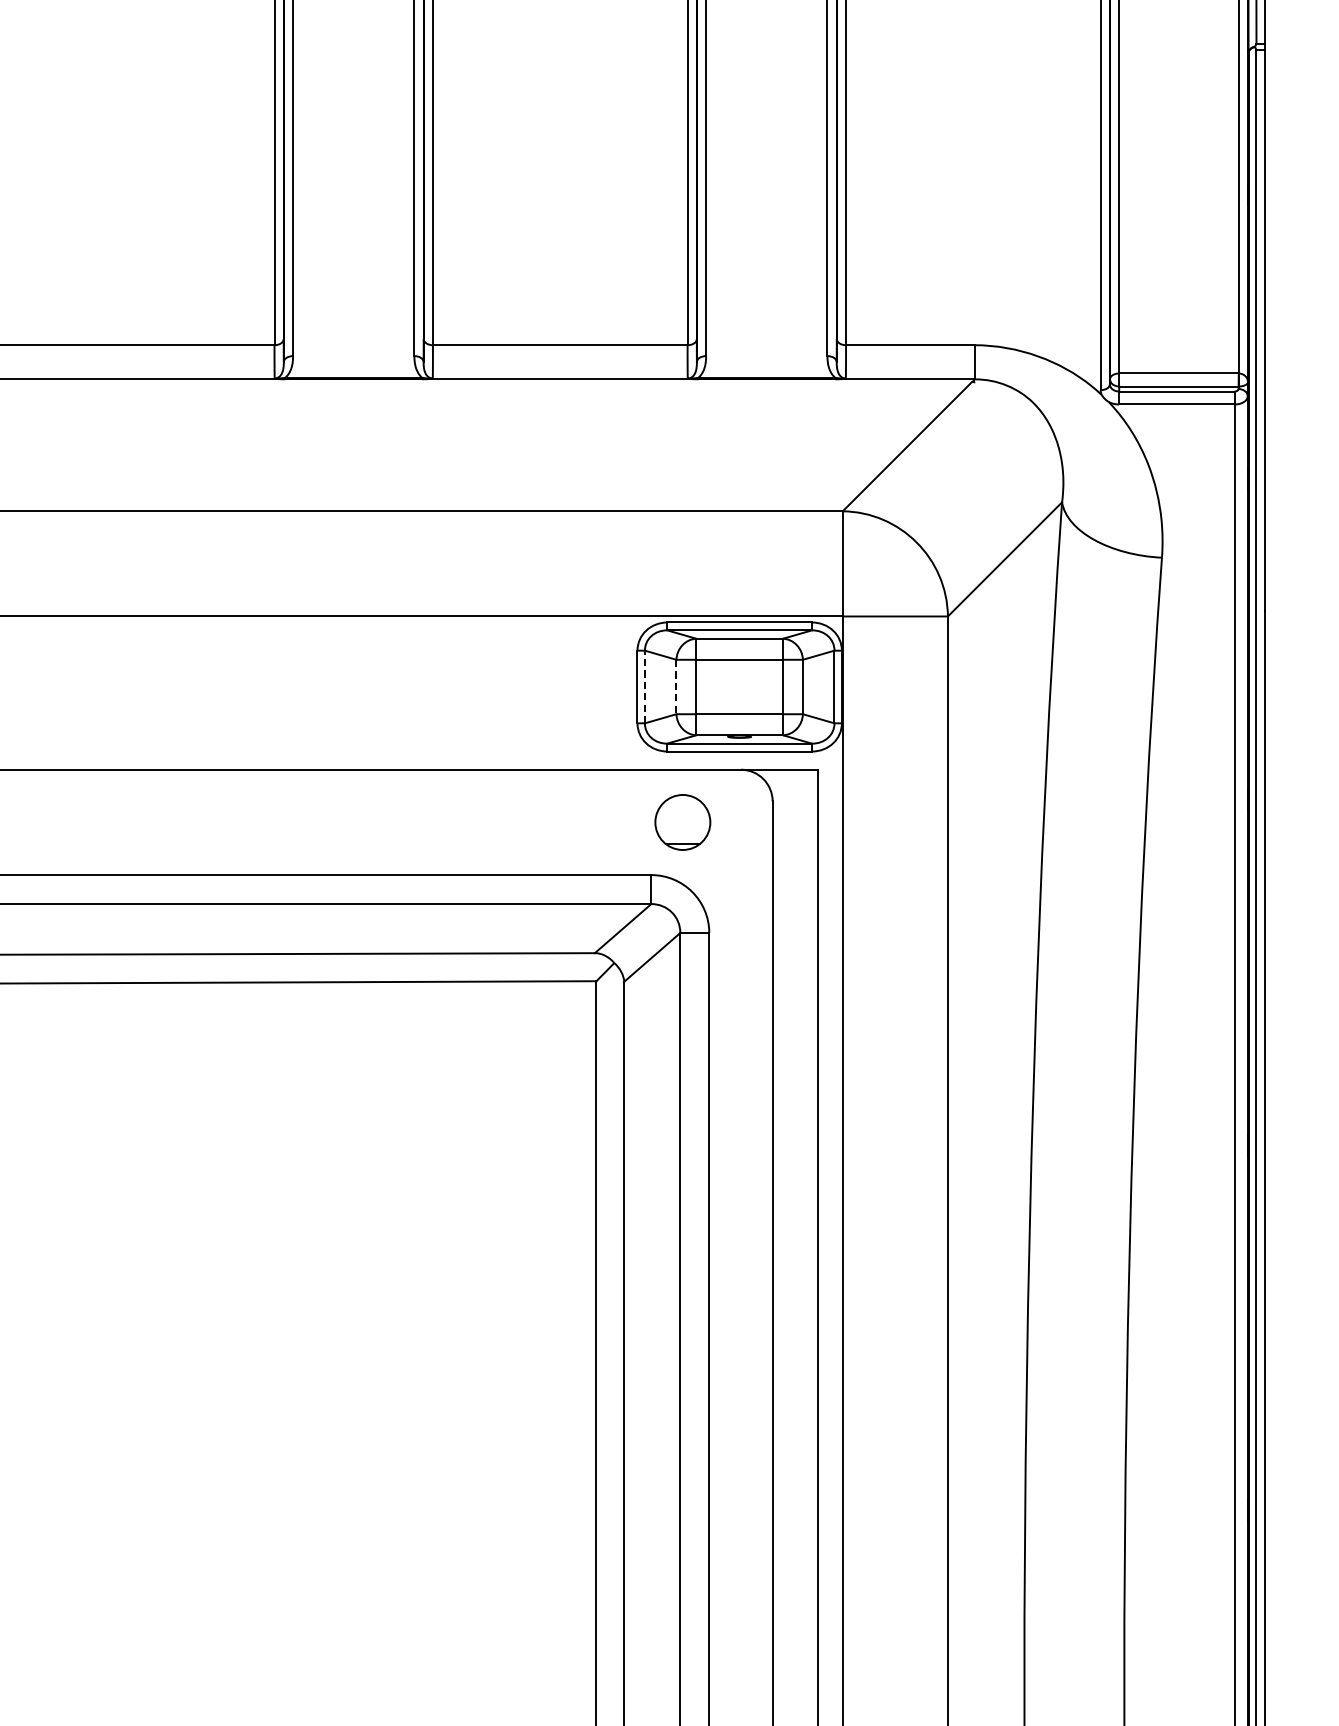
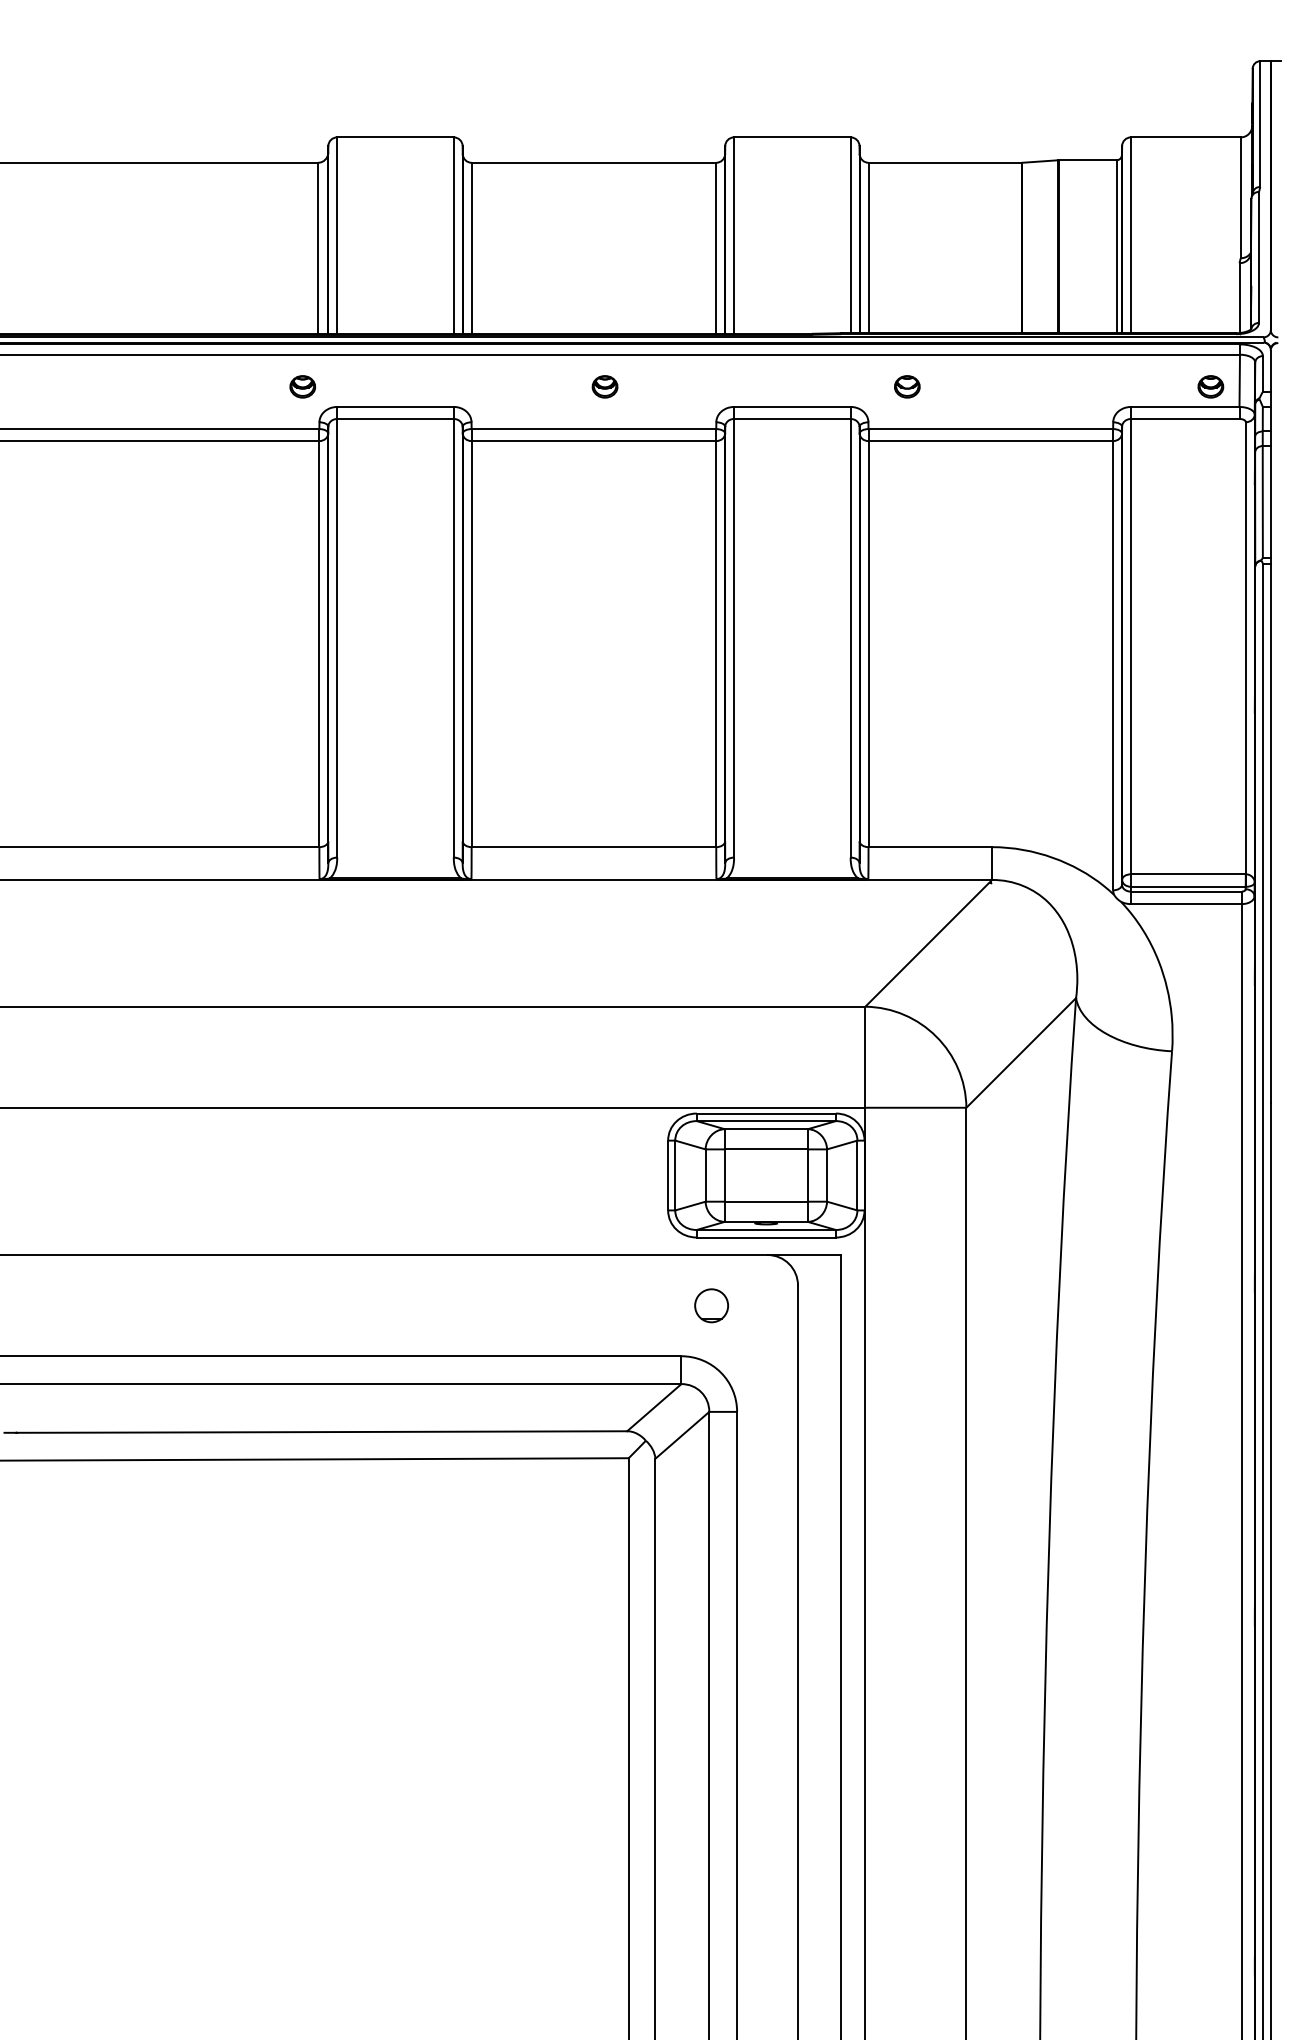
line: (645, 686) -> (675, 1175), dashed -> solid
line: (676, 688) -> (705, 1176), dashed -> solid
part: (682, 822) -> (711, 1305), size x0.62

